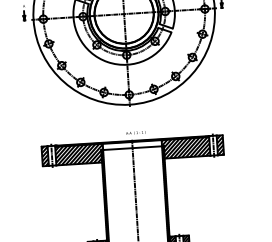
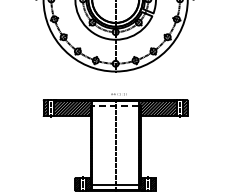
line: (132, 148) -> (115, 106), solid -> dashed

